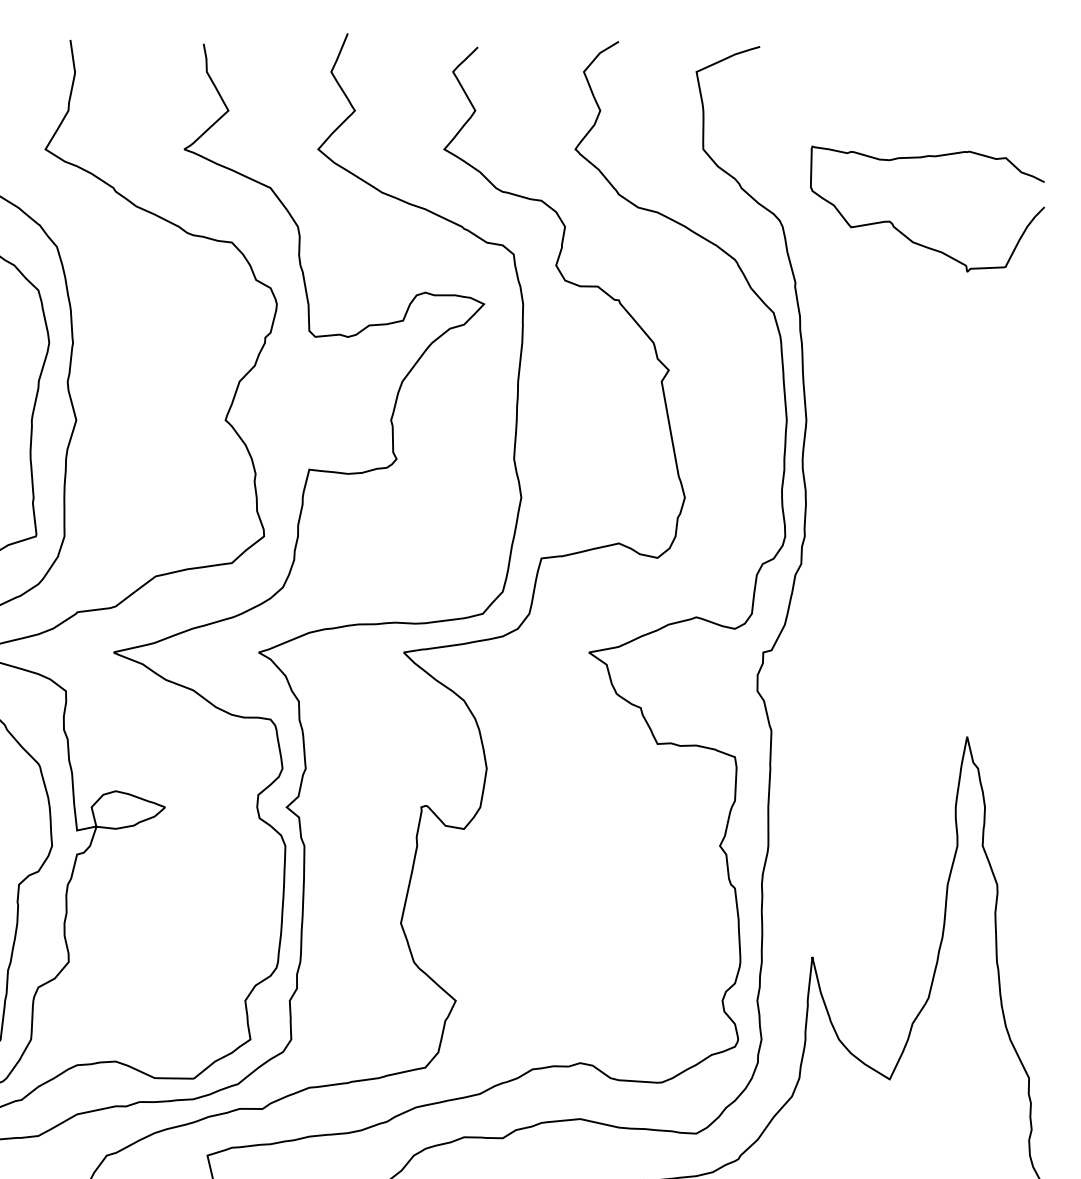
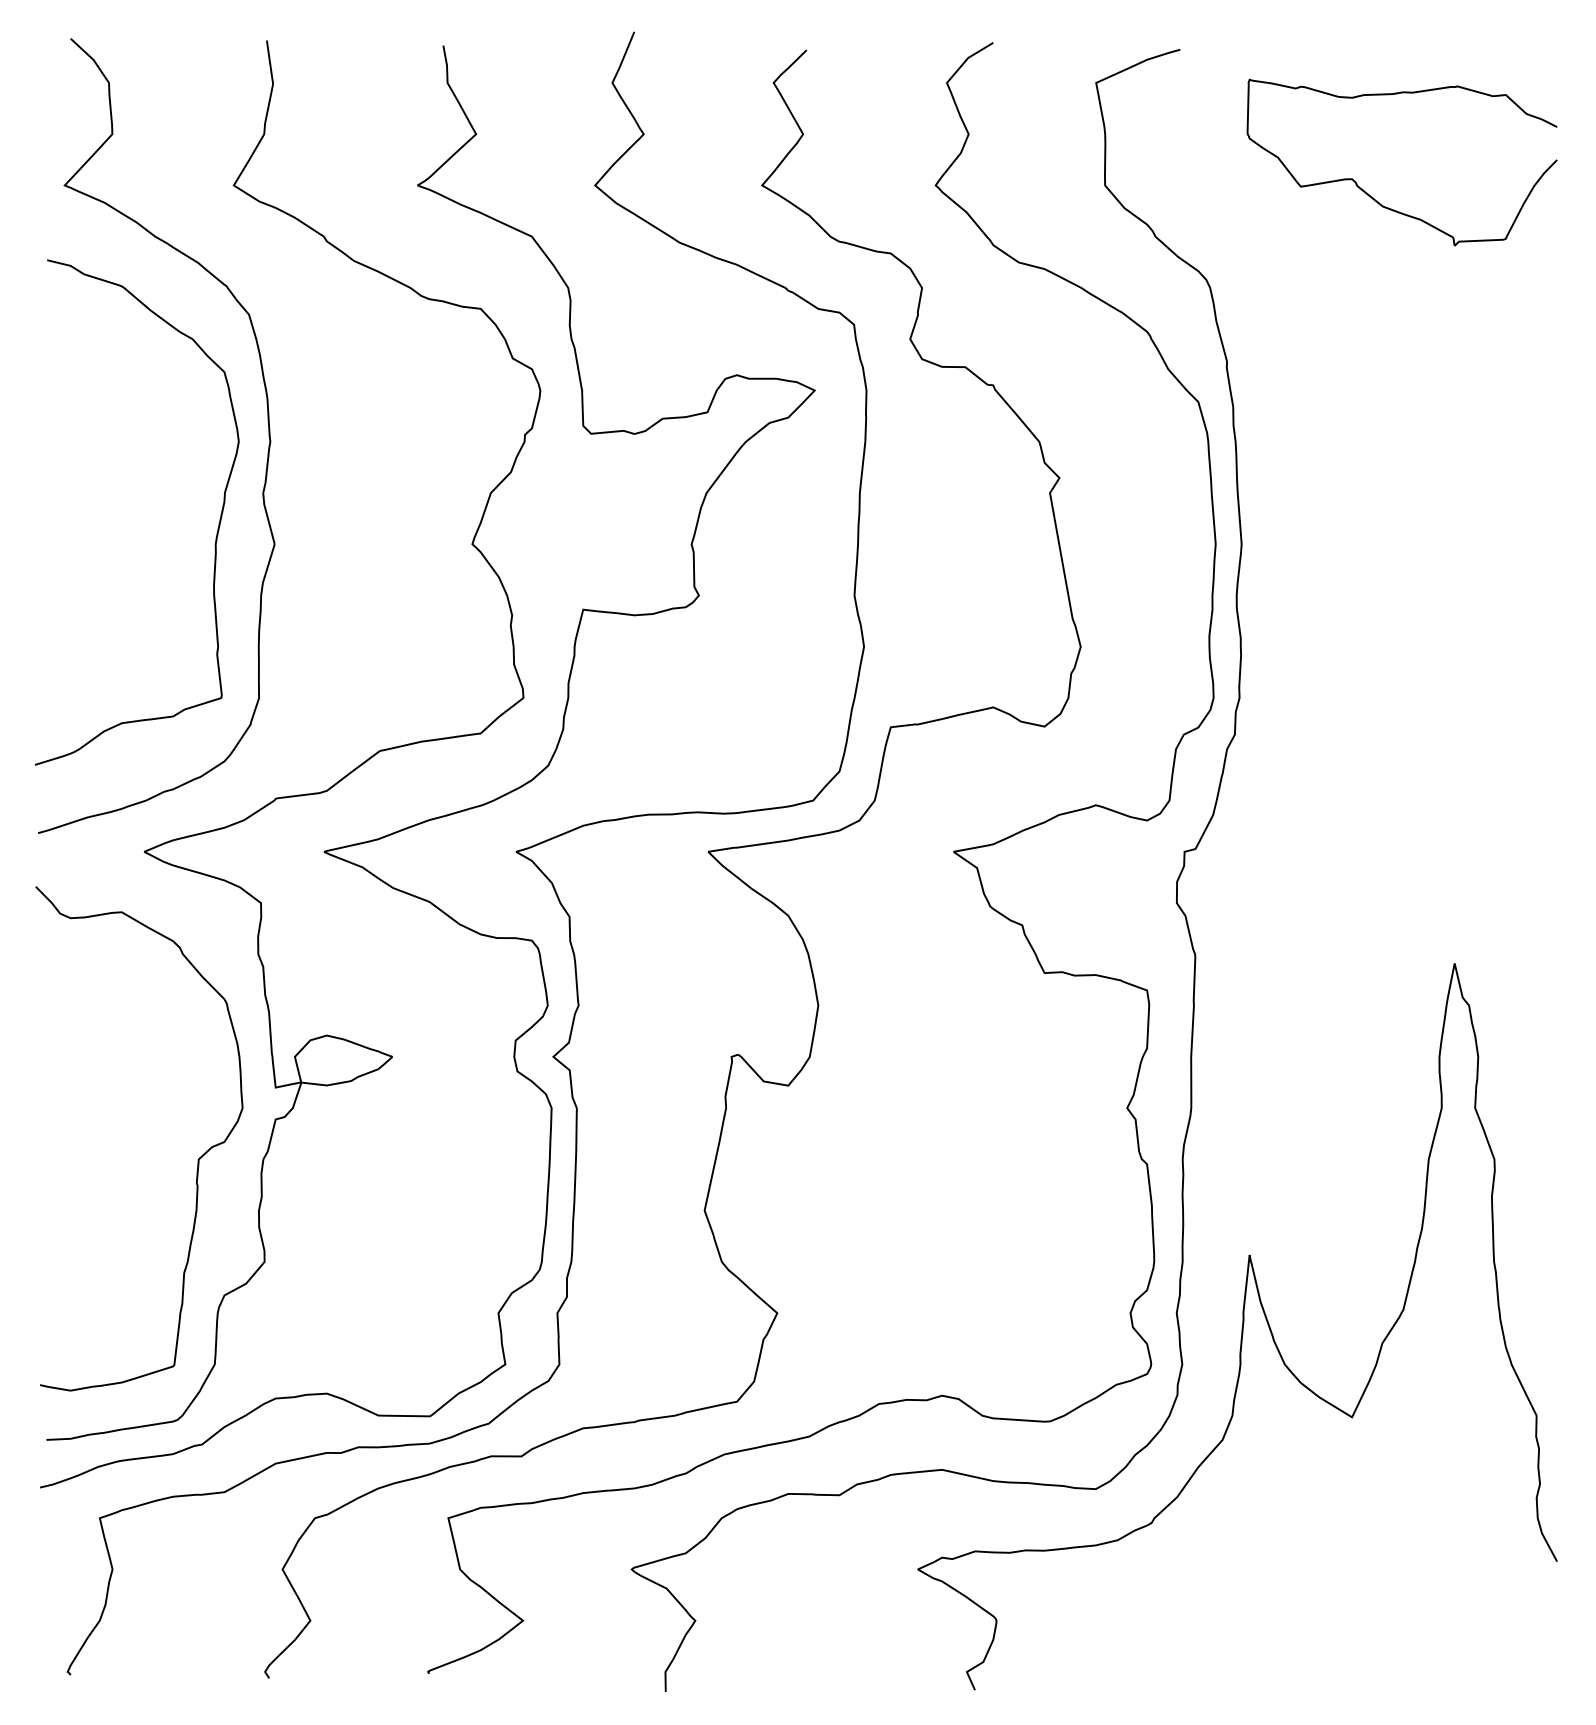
curve: (905, 235) -> (1373, 197), moved

